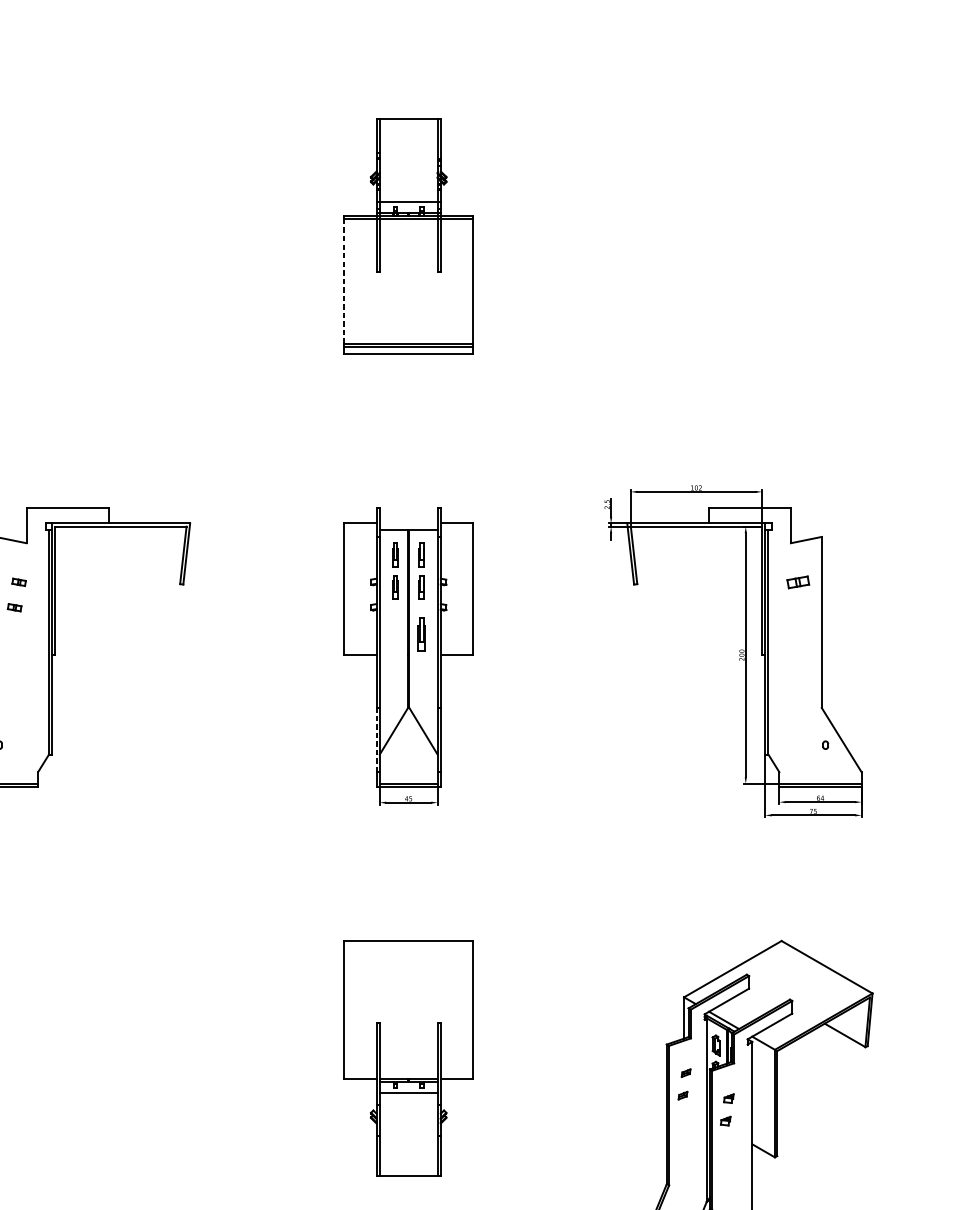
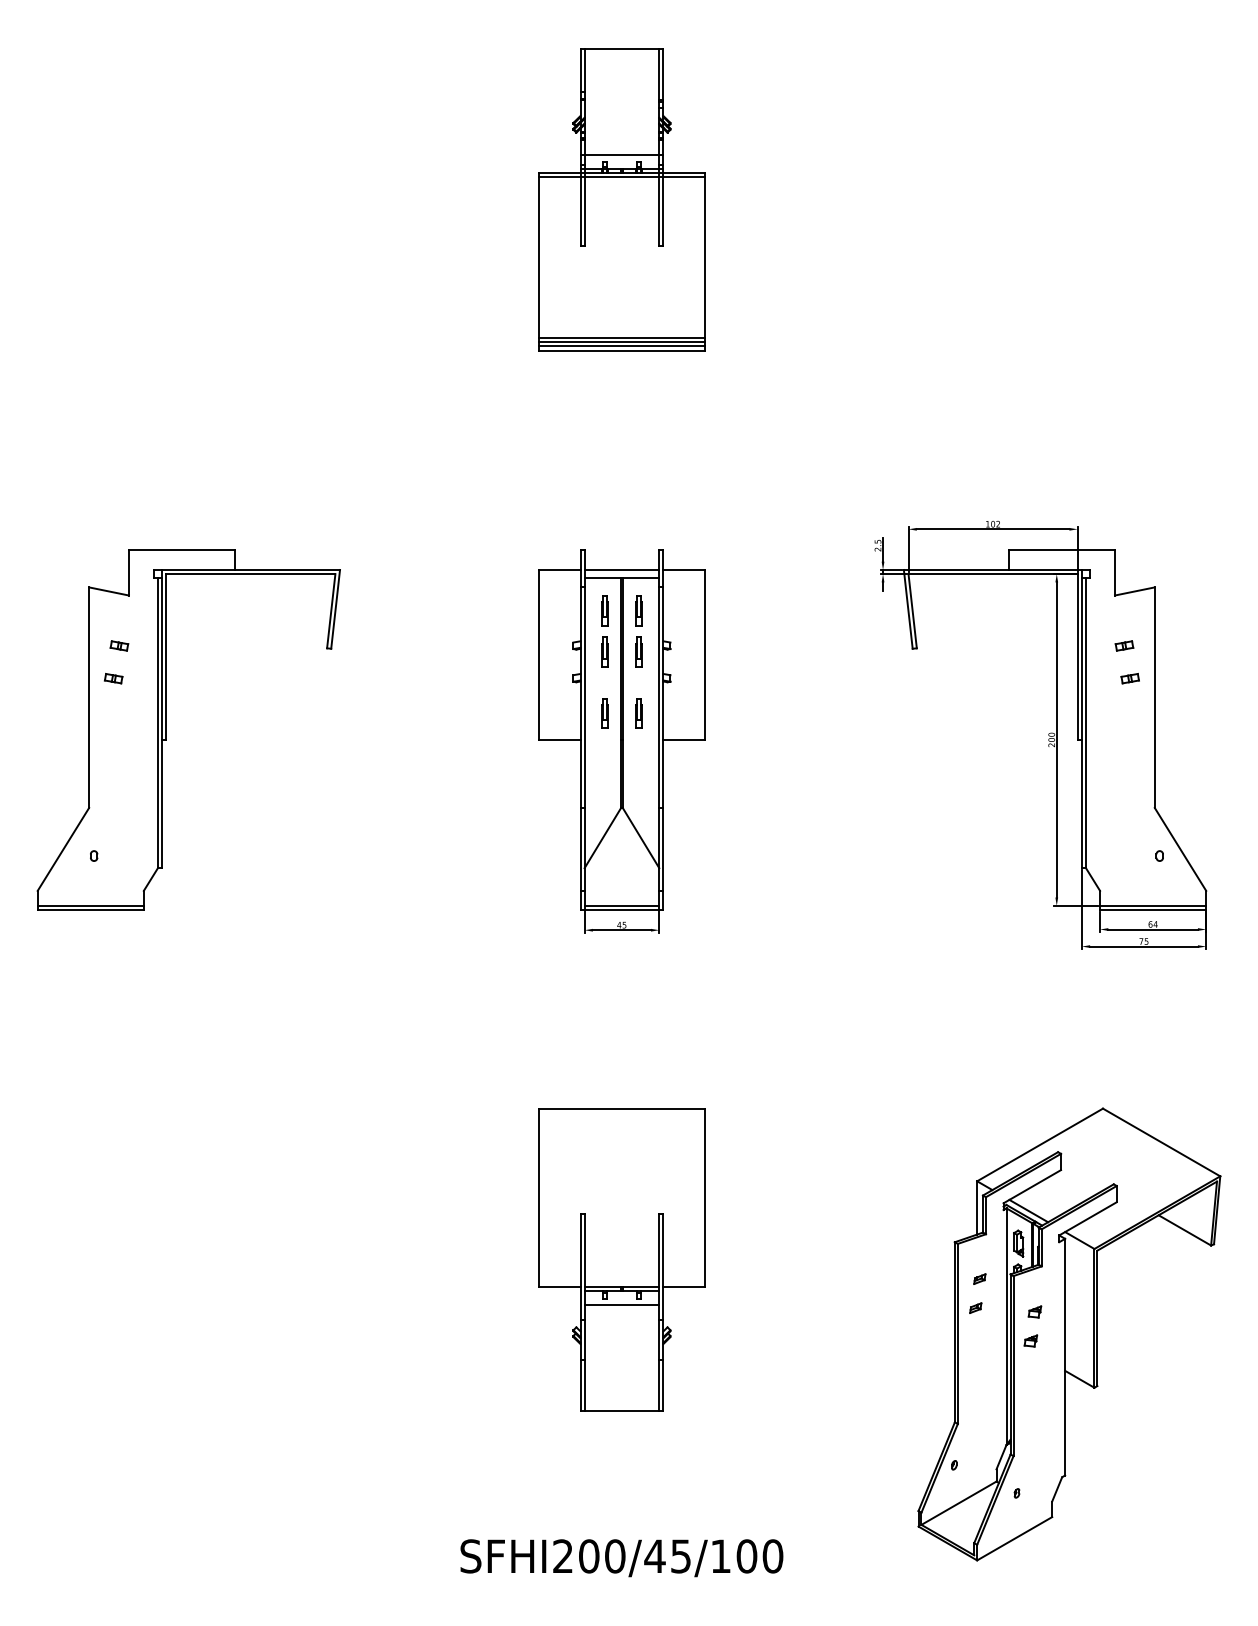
line: (344, 281) -> (539, 257), dashed -> solid
line: (408, 350) -> (621, 346), added
line: (408, 523) -> (621, 569), added
part: (798, 581) -> (1124, 645), size x0.62
part: (802, 607) -> (1129, 678), added
part: (395, 634) -> (604, 713), added
part: (421, 634) -> (638, 713), size x0.71
line: (376, 739) -> (580, 848), dashed -> solid

